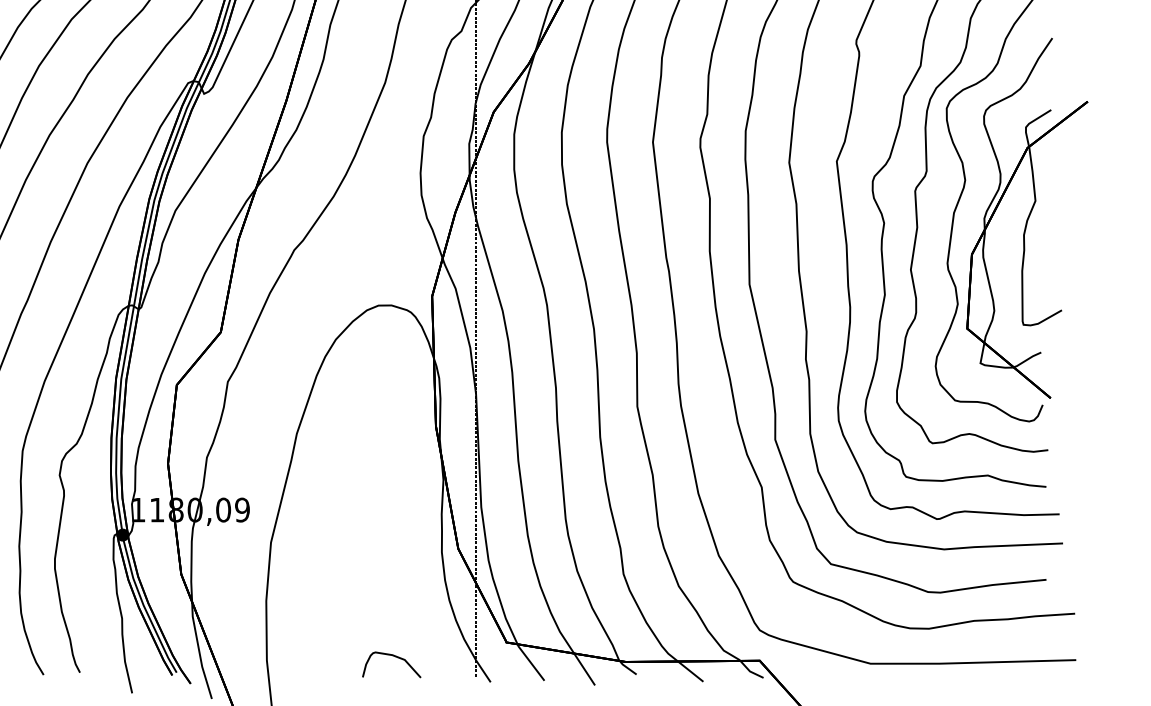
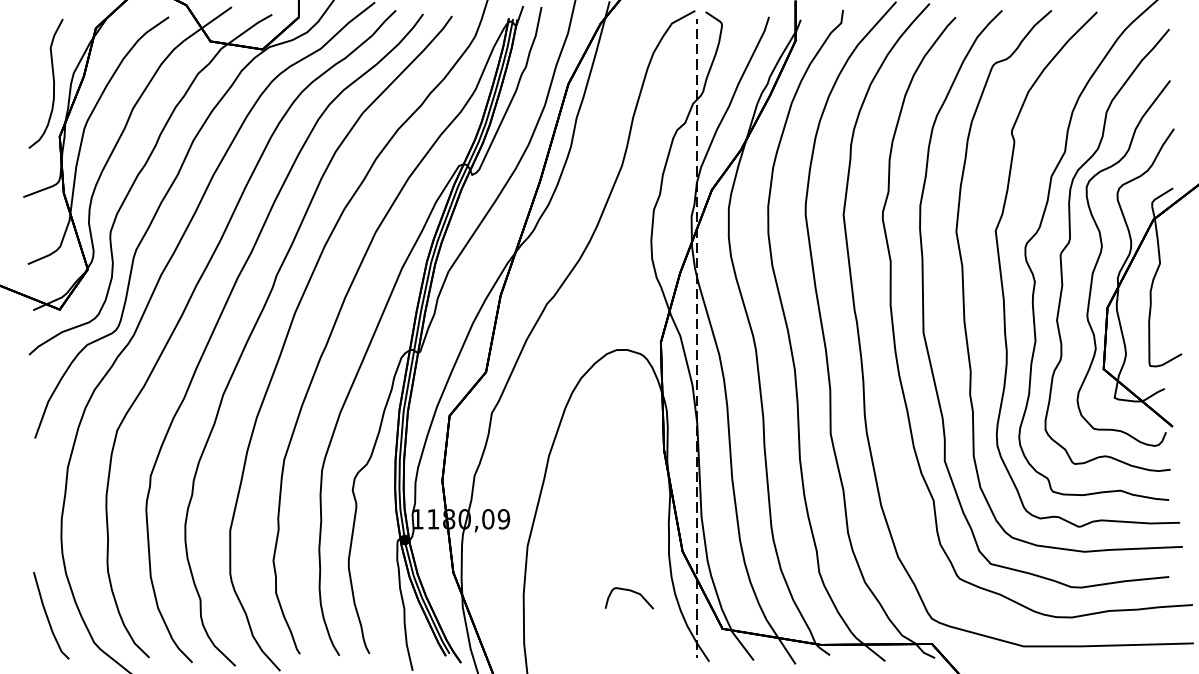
part: (395, 657) -> (632, 592), moved

